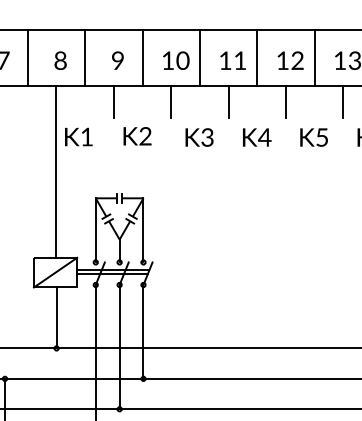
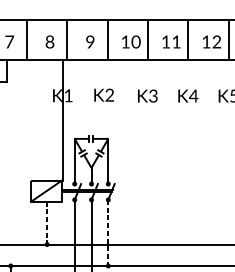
line: (113, 101) -> (87, 70), removed
line: (171, 101) -> (128, 70), removed
line: (228, 101) -> (168, 70), removed
line: (285, 101) -> (208, 70), removed
line: (55, 171) -> (63, 120), moved
line: (56, 318) -> (47, 223), solid -> dashed
line: (143, 331) -> (108, 232), solid -> dashed

